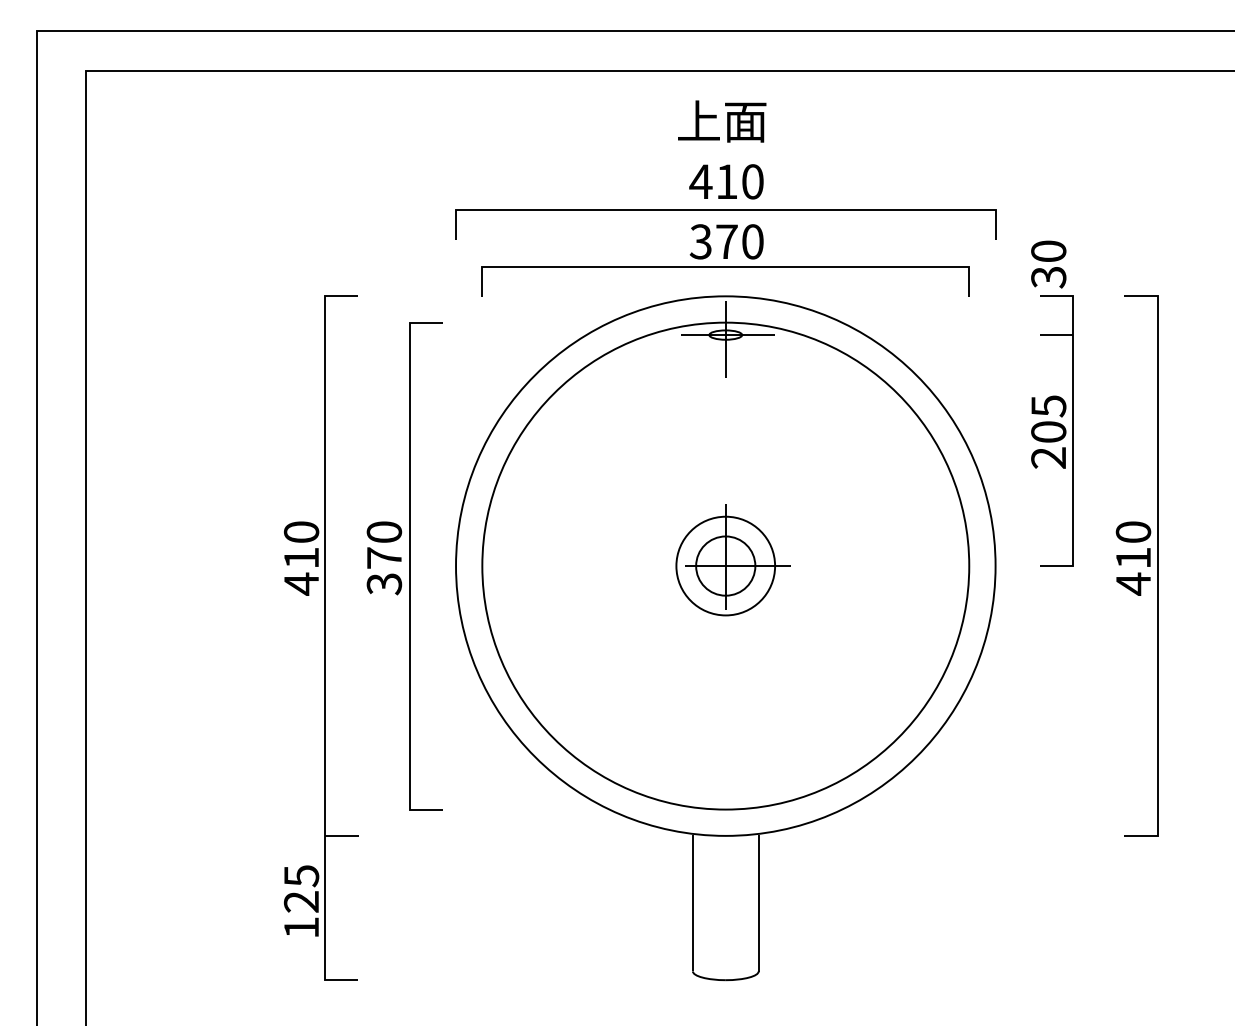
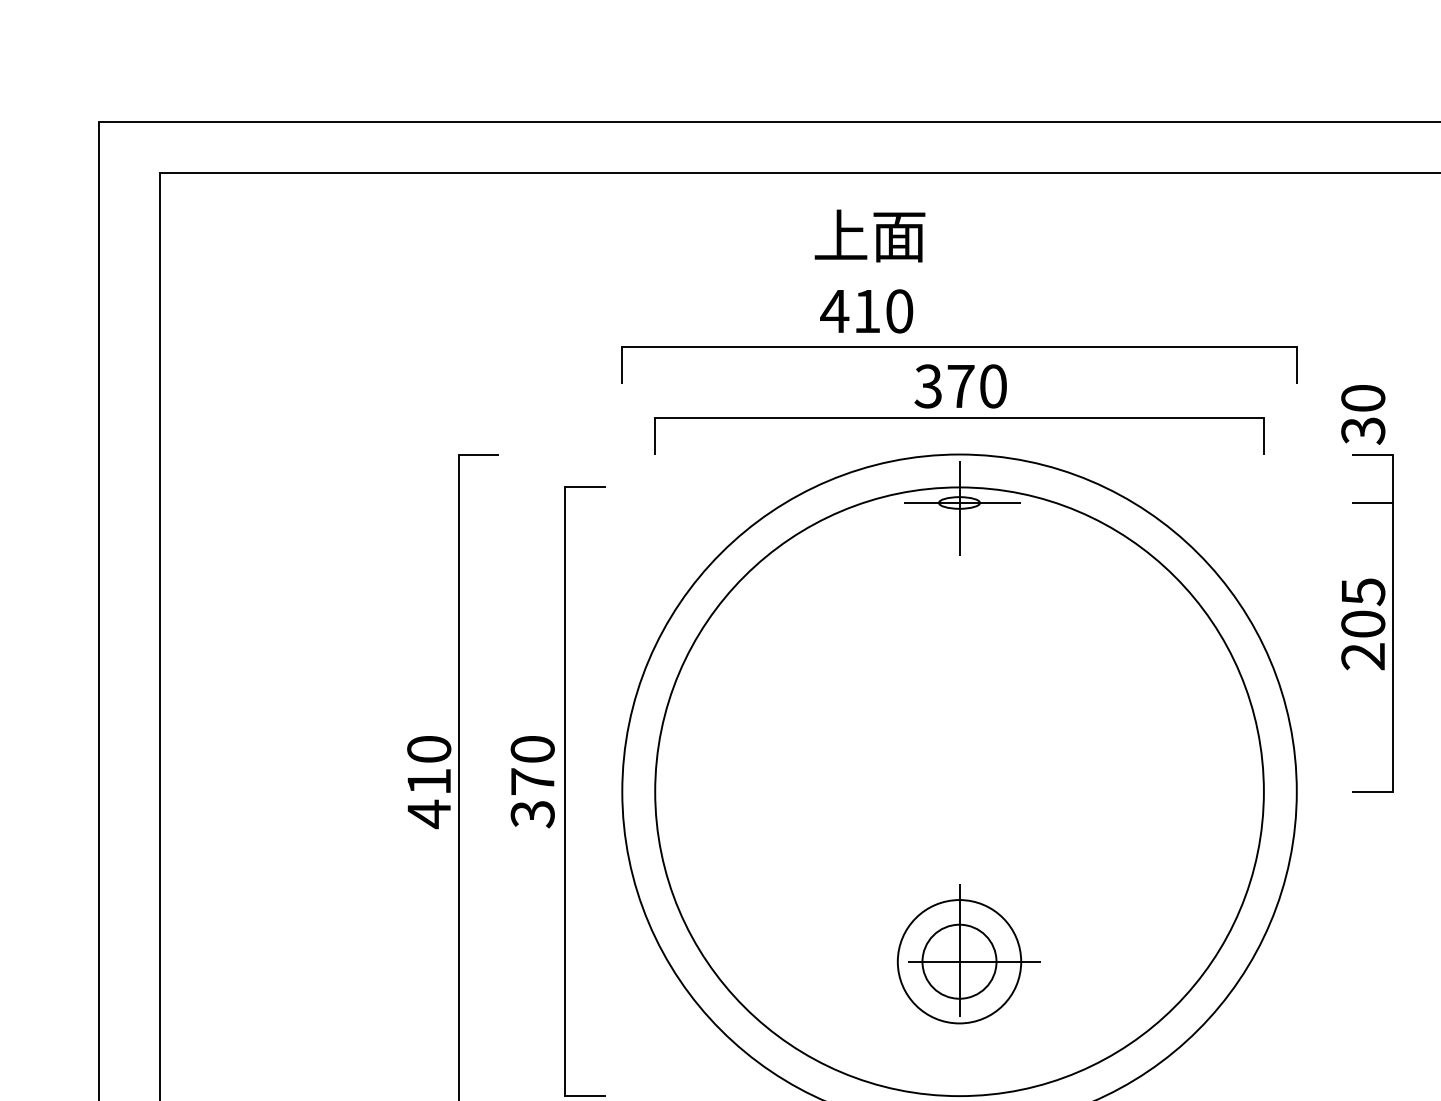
text: (722, 121) -> (870, 235), moved
text: (726, 181) -> (866, 310), moved
part: (732, 560) -> (967, 954), moved

